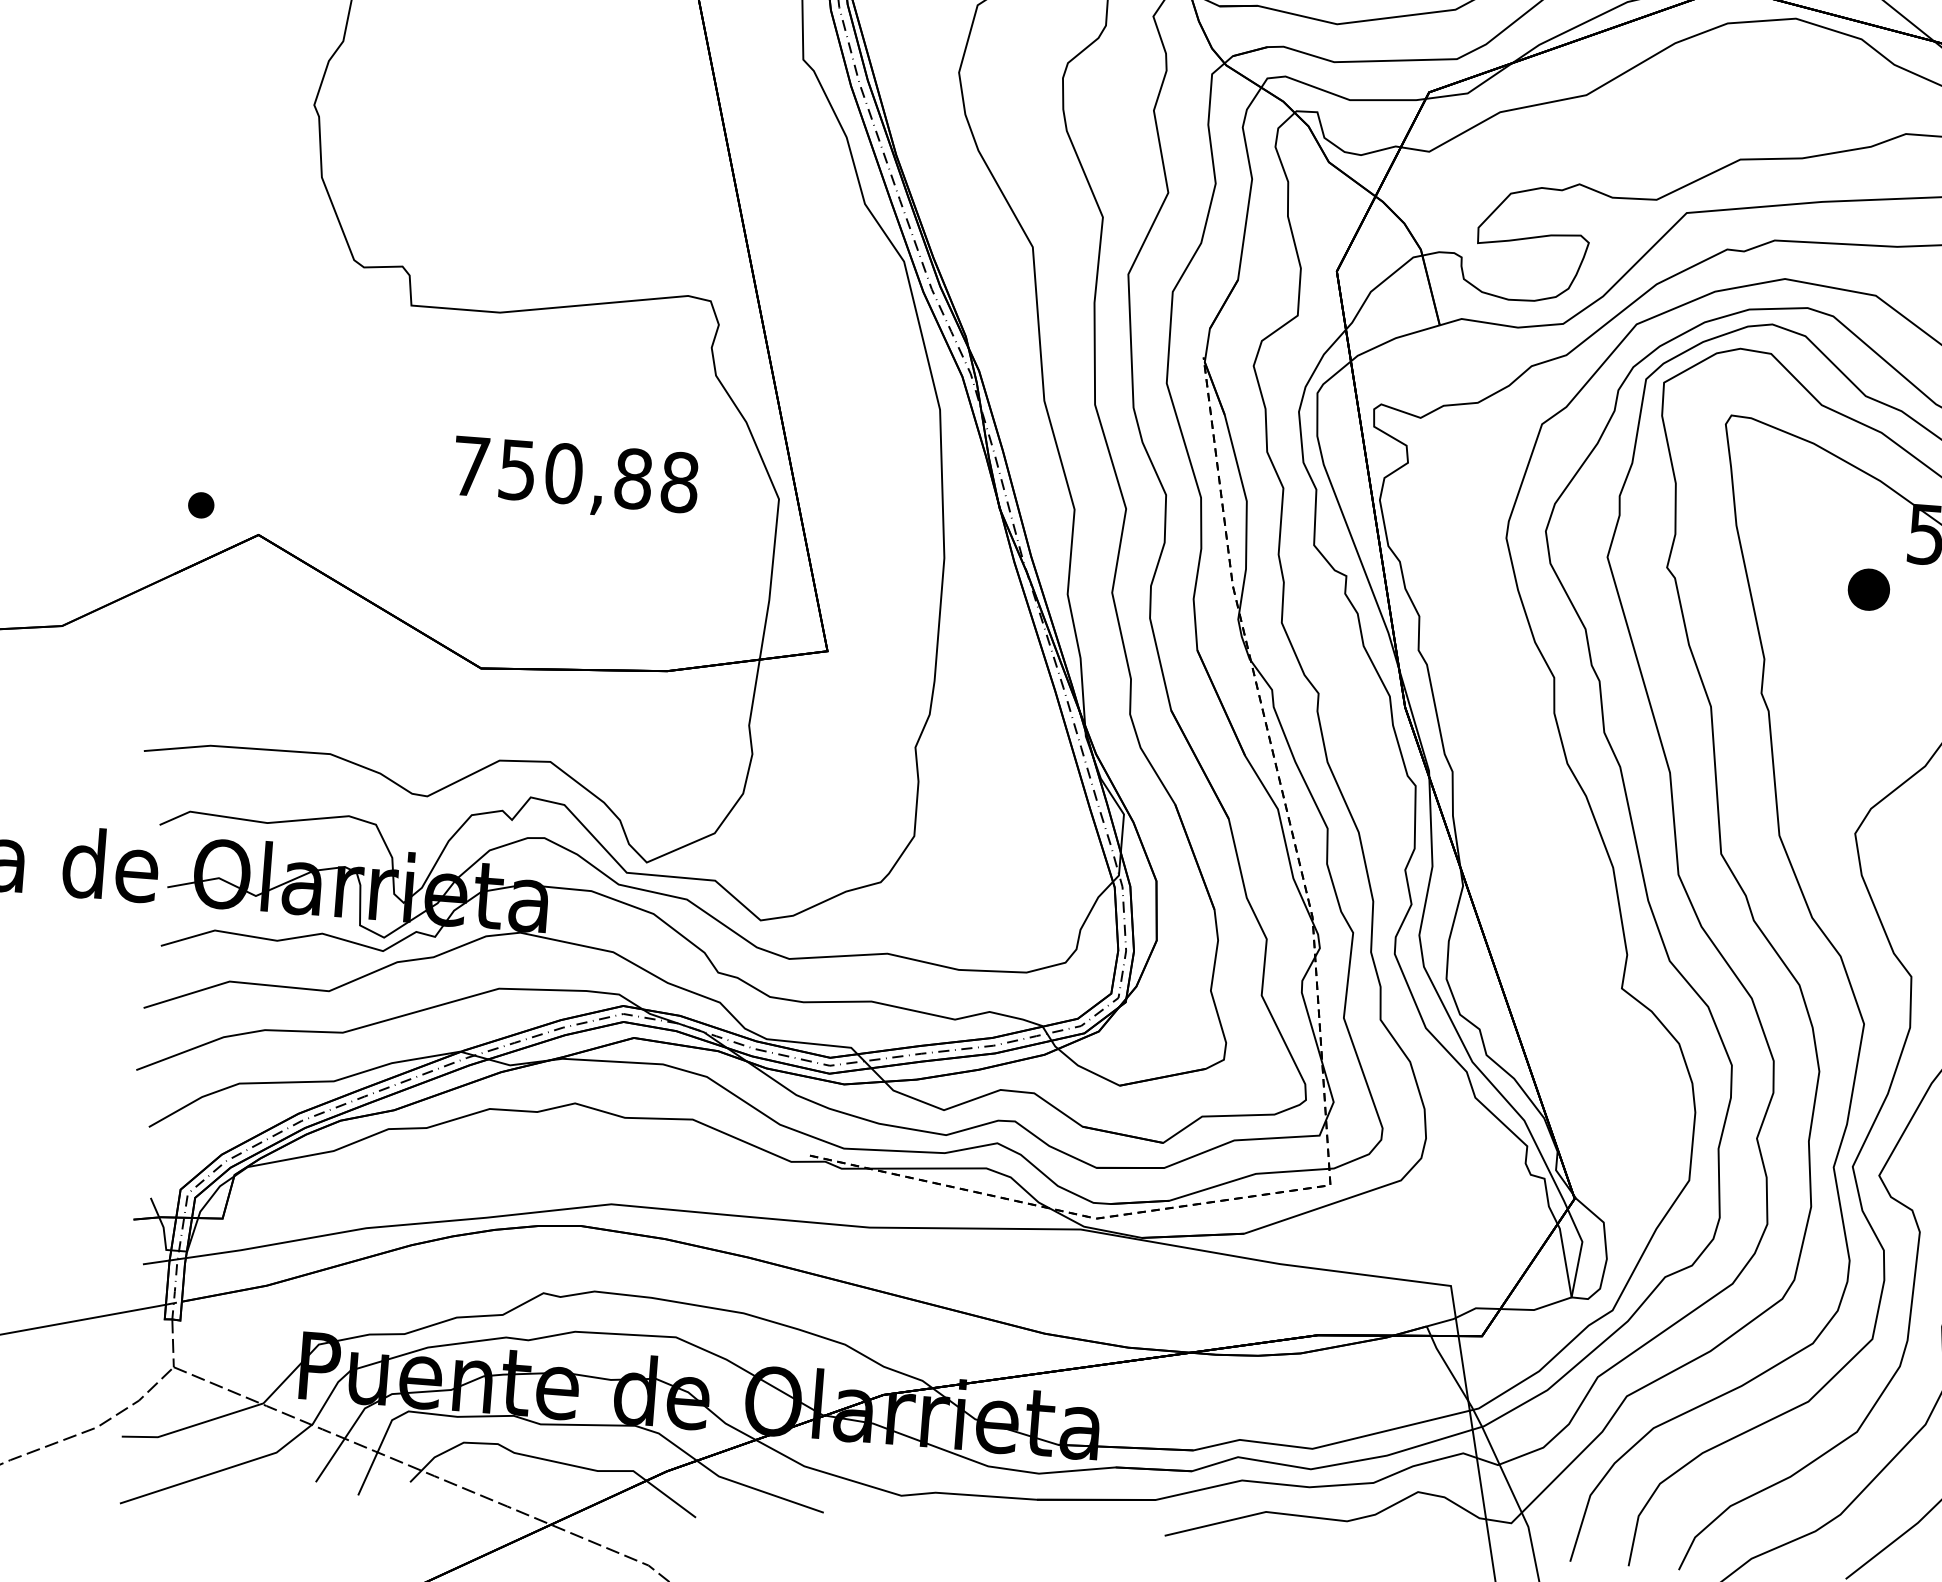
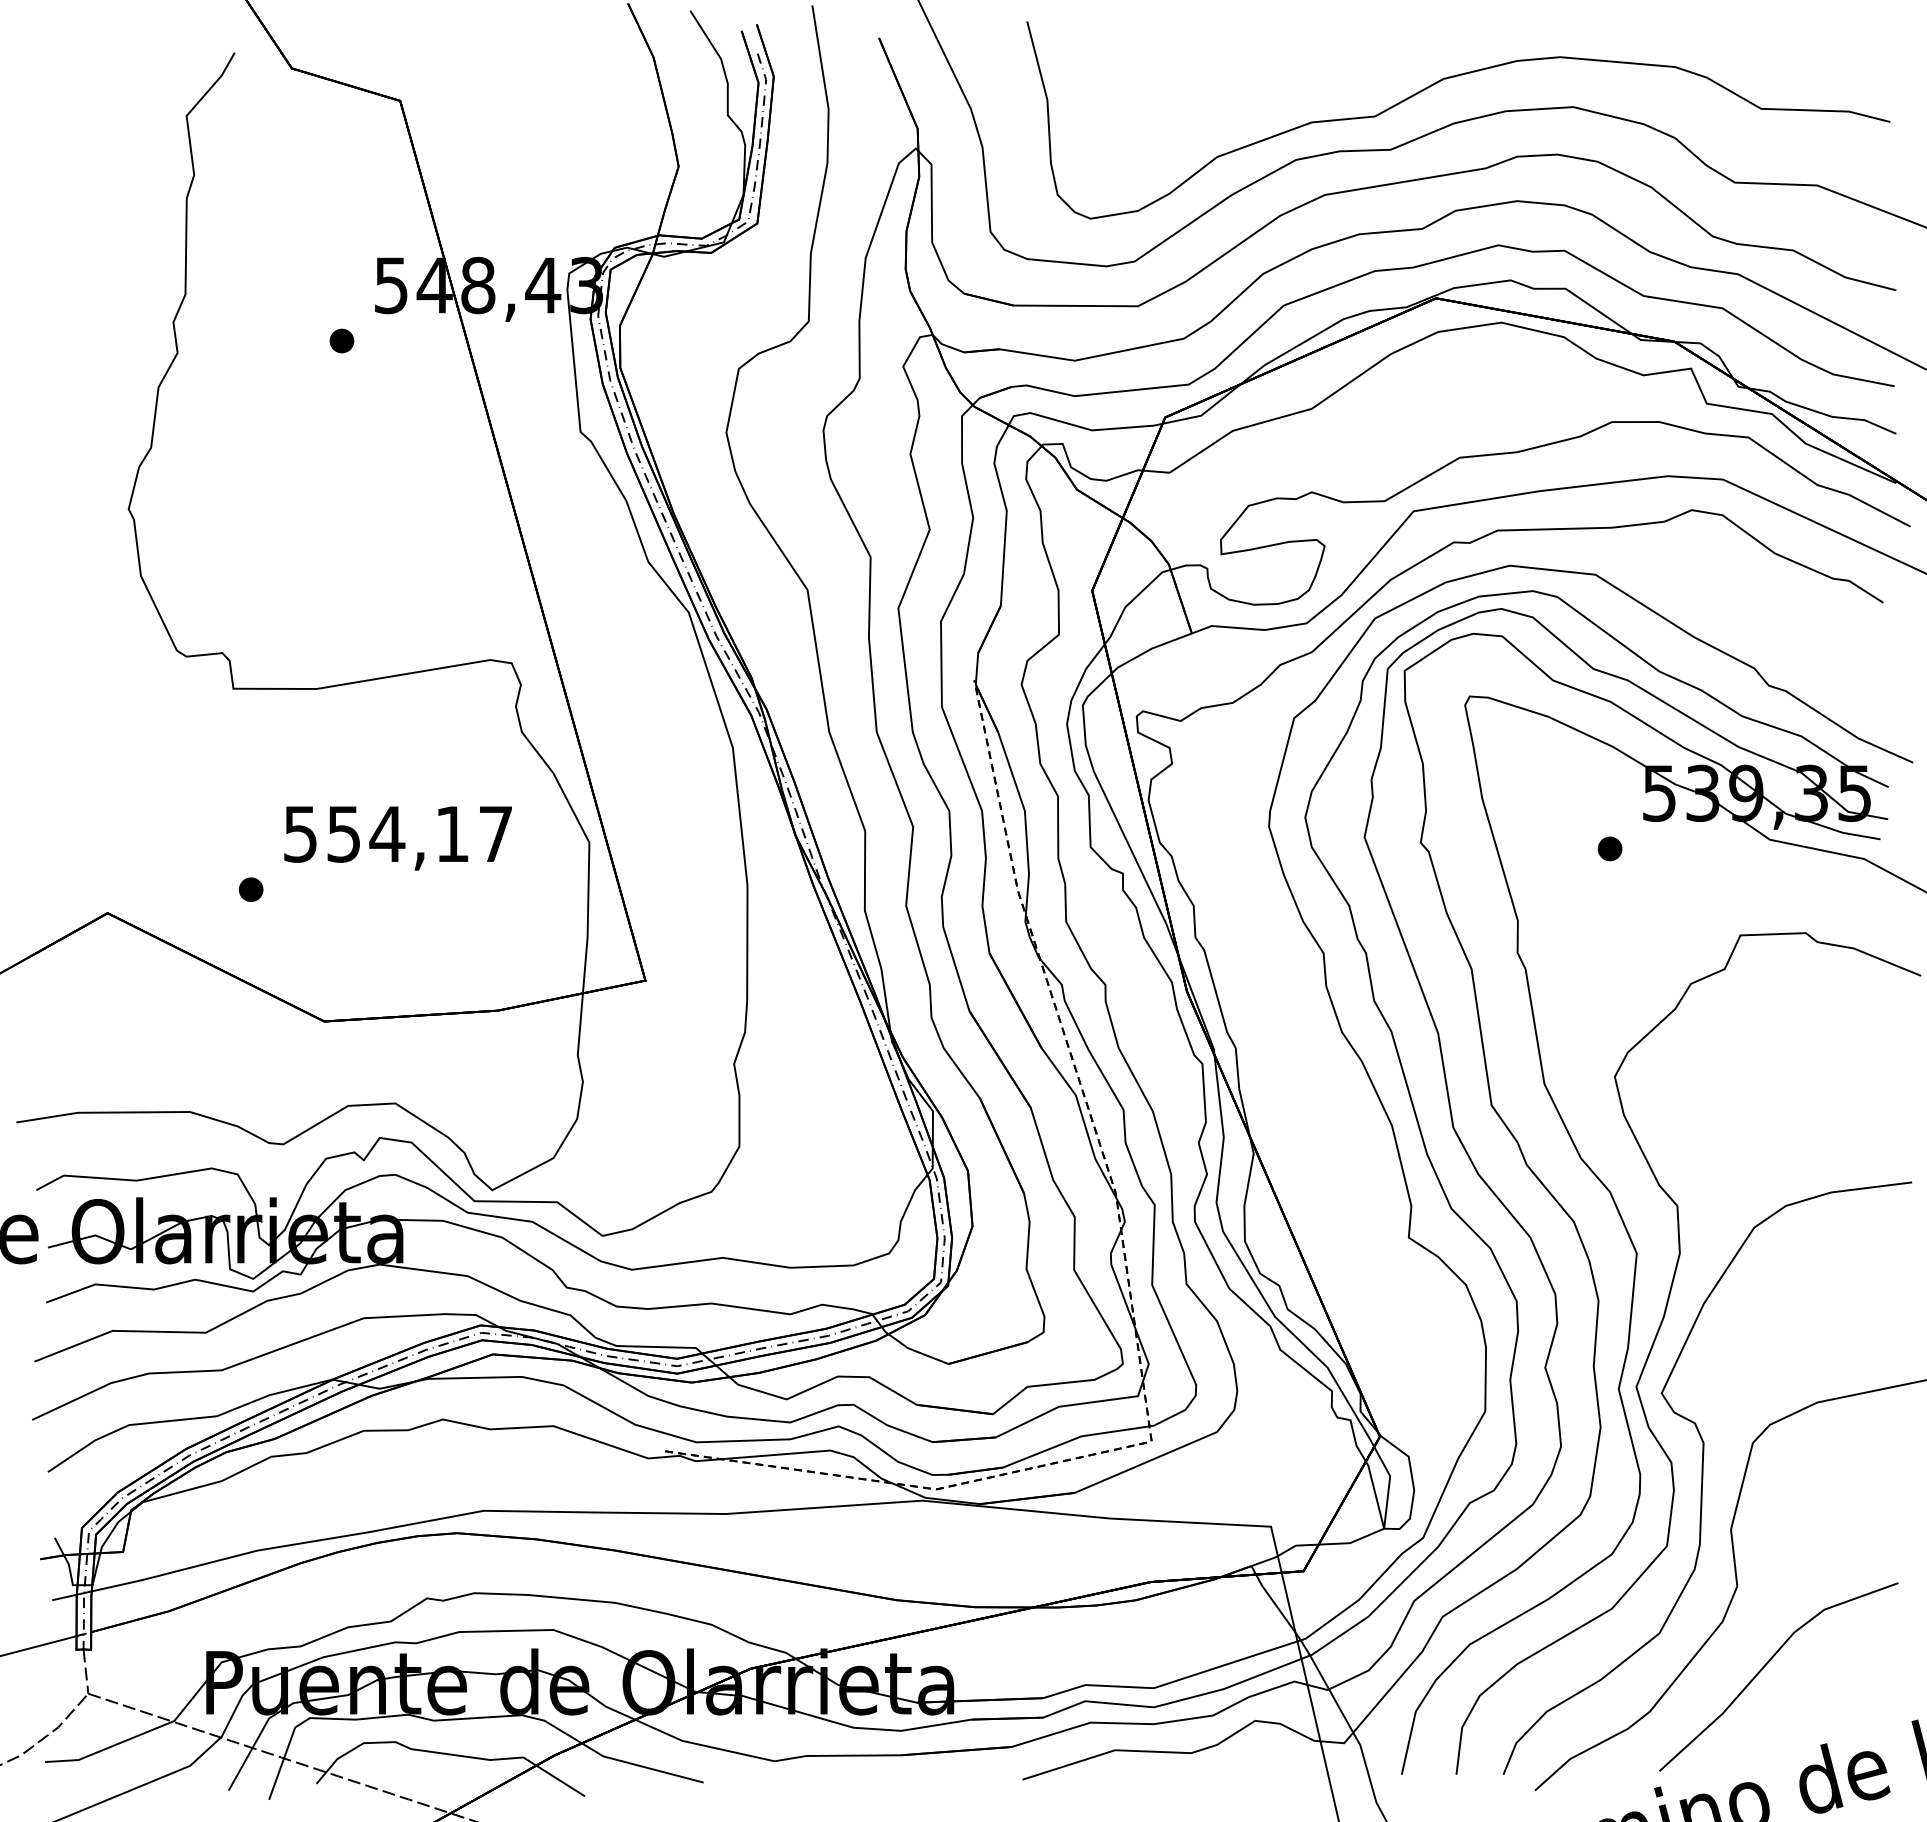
text: (575, 473) -> (398, 833), 750,88 -> 554,17
part: (201, 505) -> (251, 889), moved
part: (1868, 589) -> (1609, 848), size x0.62

